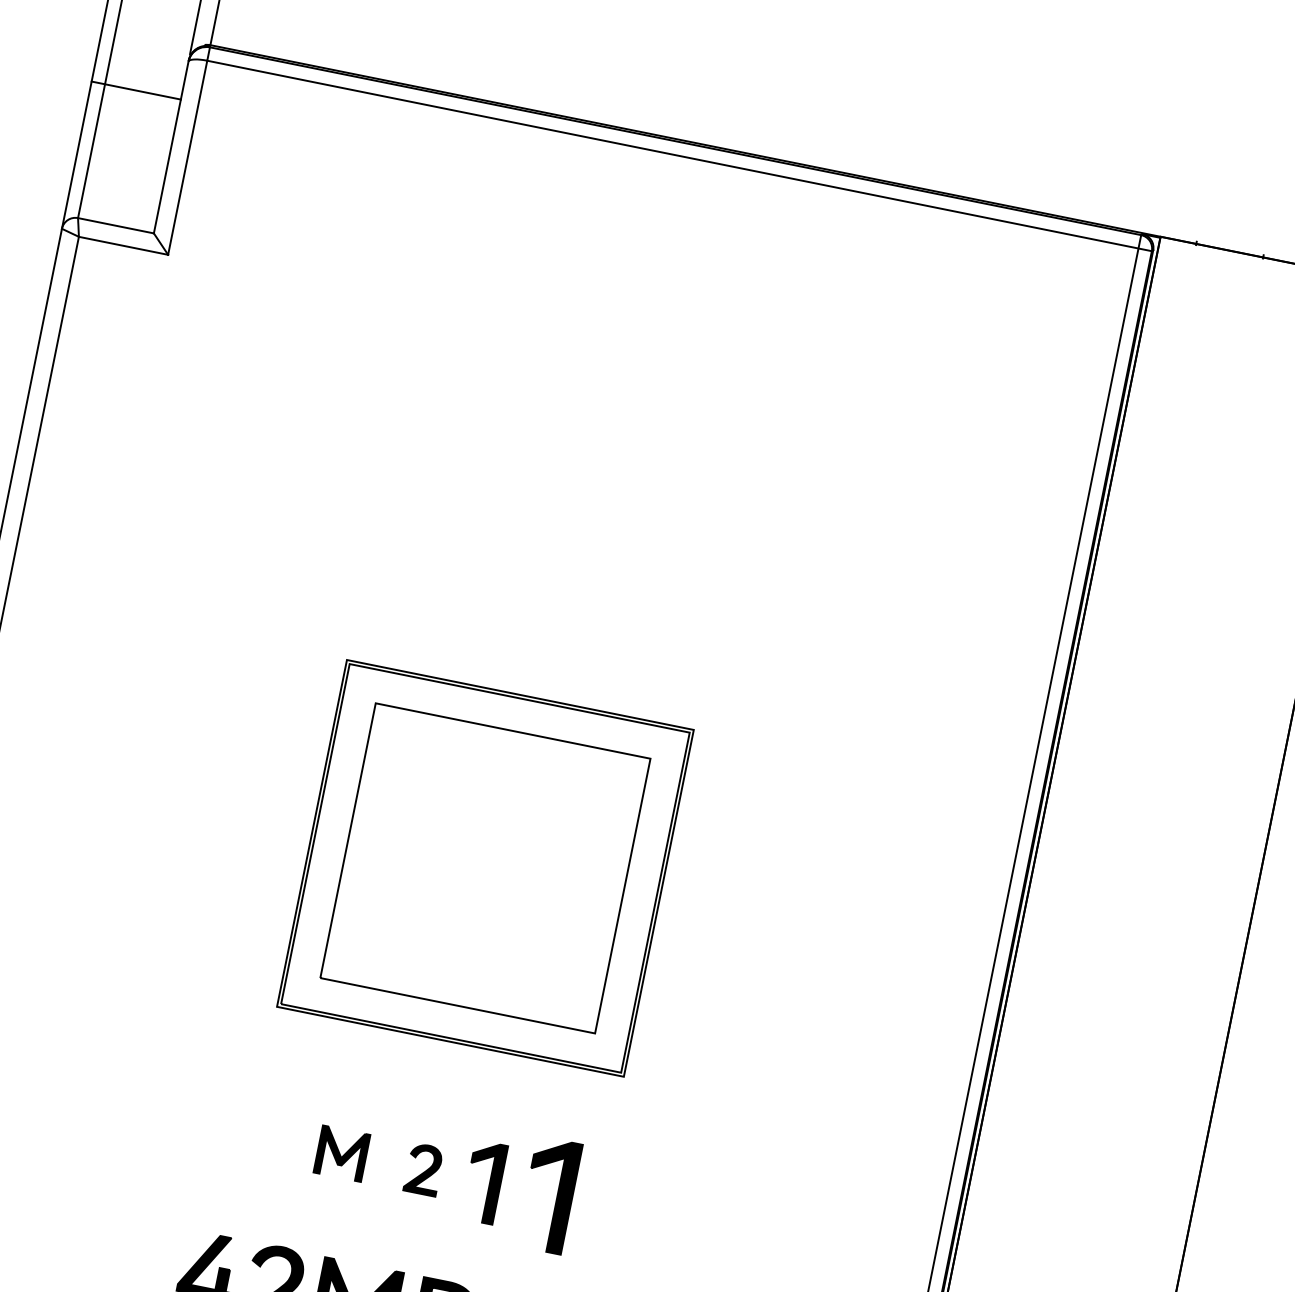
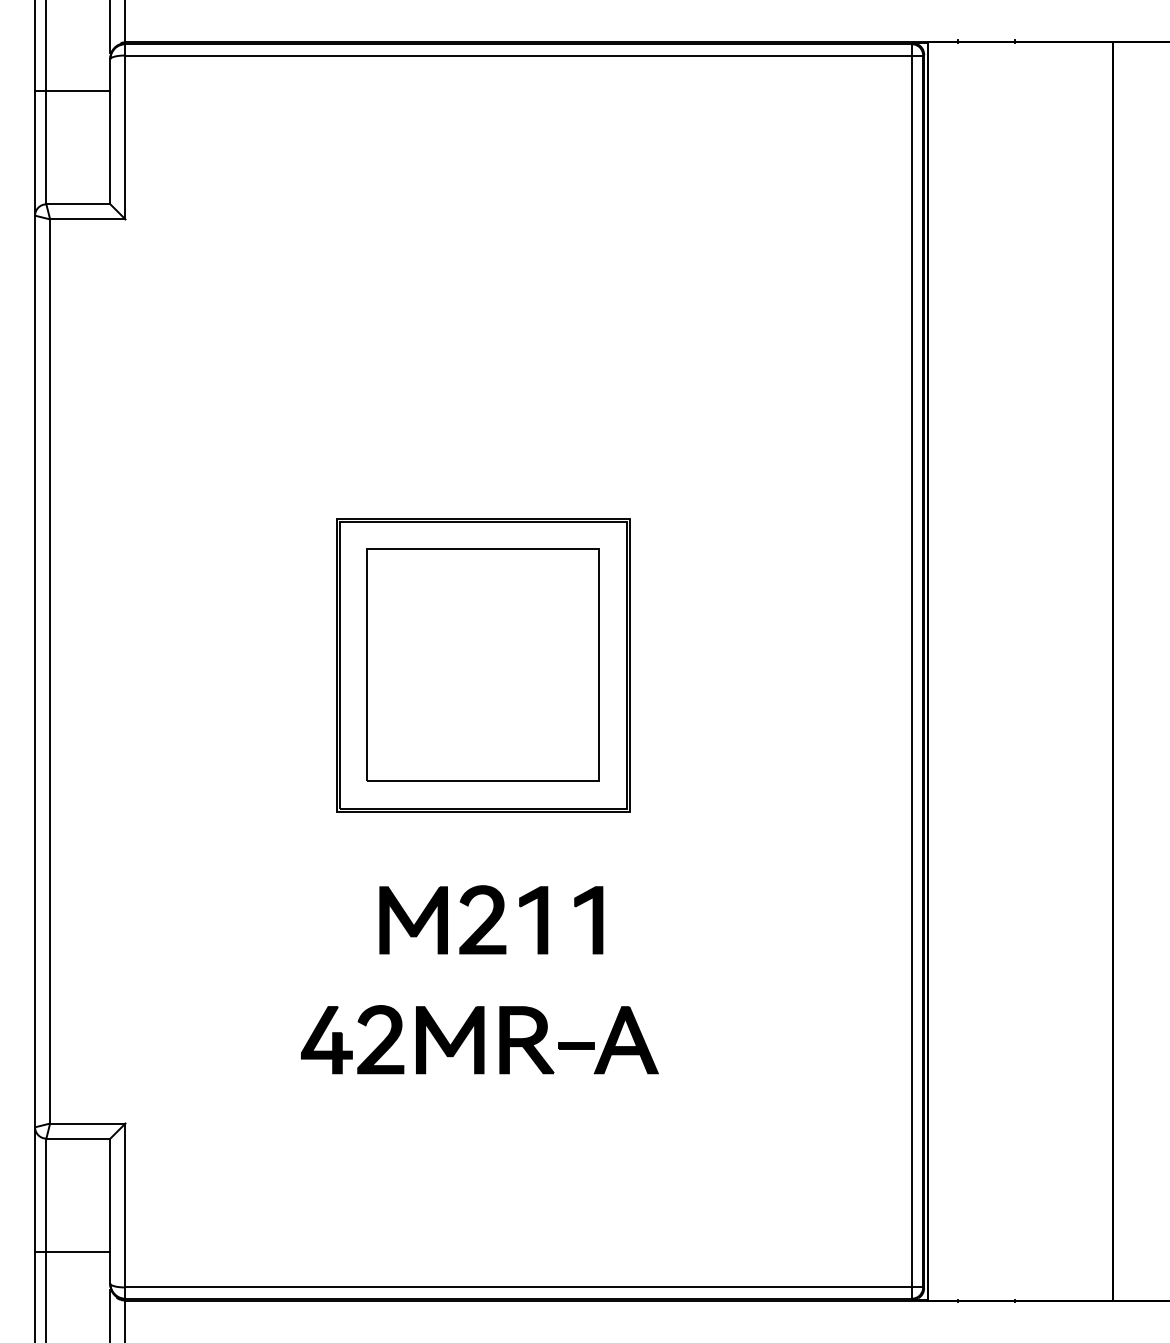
part: (341, 1153) -> (413, 920), size x1.67
part: (423, 1169) -> (482, 919), size x1.67
part: (549, 1195) -> (588, 920), size x0.71

